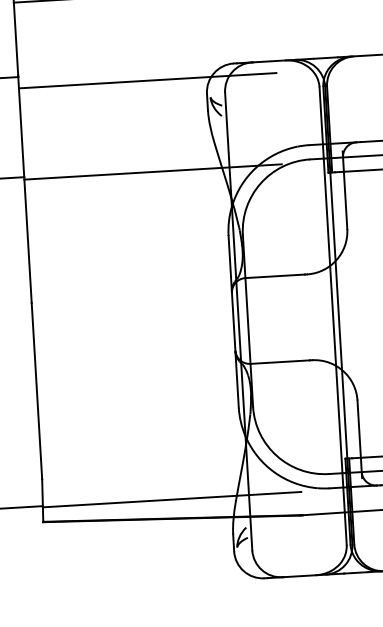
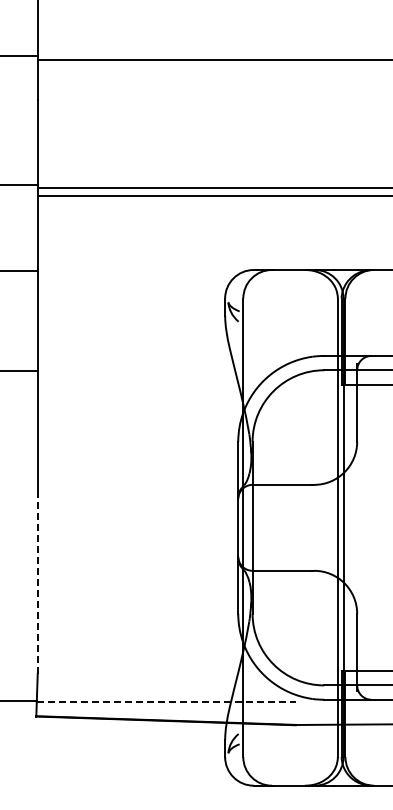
line: (147, 81) -> (166, 282), removed
line: (152, 172) -> (166, 373), removed
line: (36, 390) -> (37, 584), solid -> dashed
line: (172, 499) -> (166, 701), solid -> dashed

